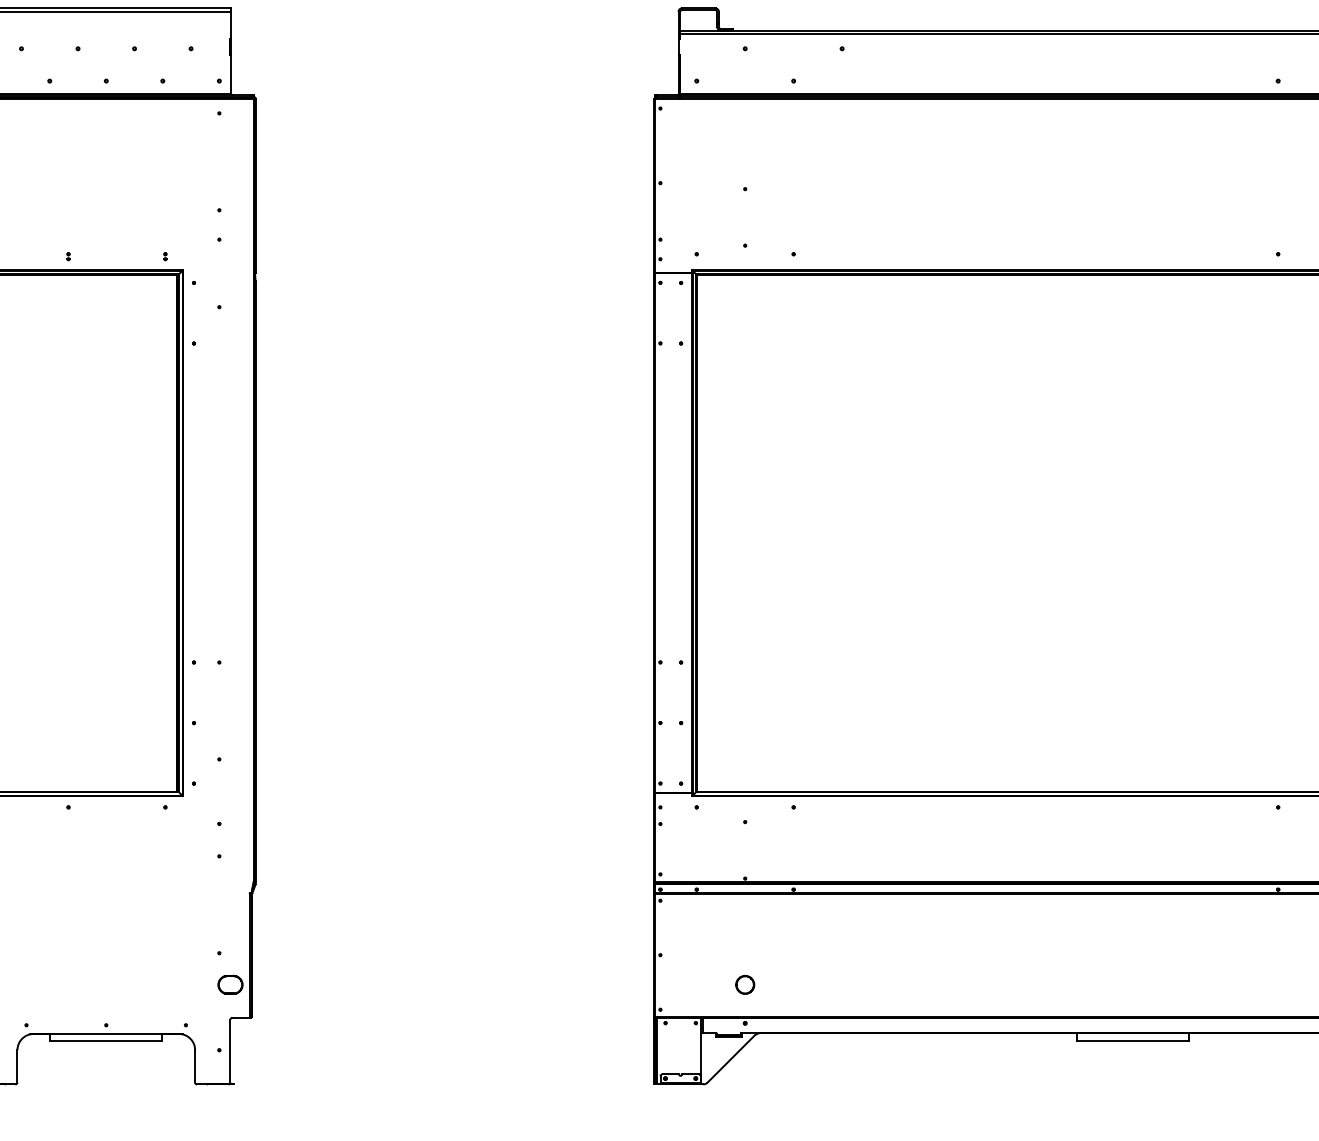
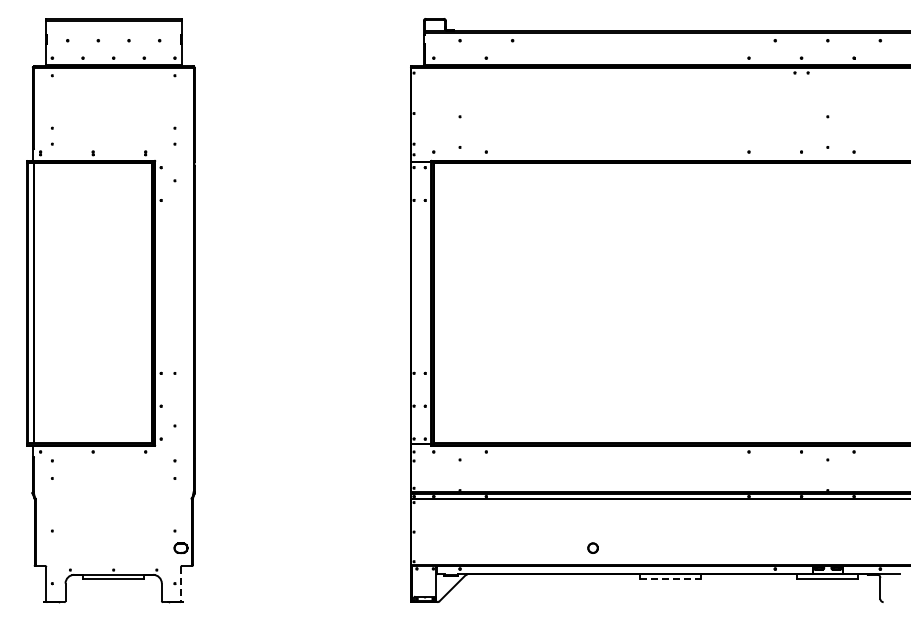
part: (744, 983) -> (592, 547), moved
line: (1133, 1040) -> (670, 578), solid -> dashed
line: (229, 1051) -> (180, 584), solid -> dashed

